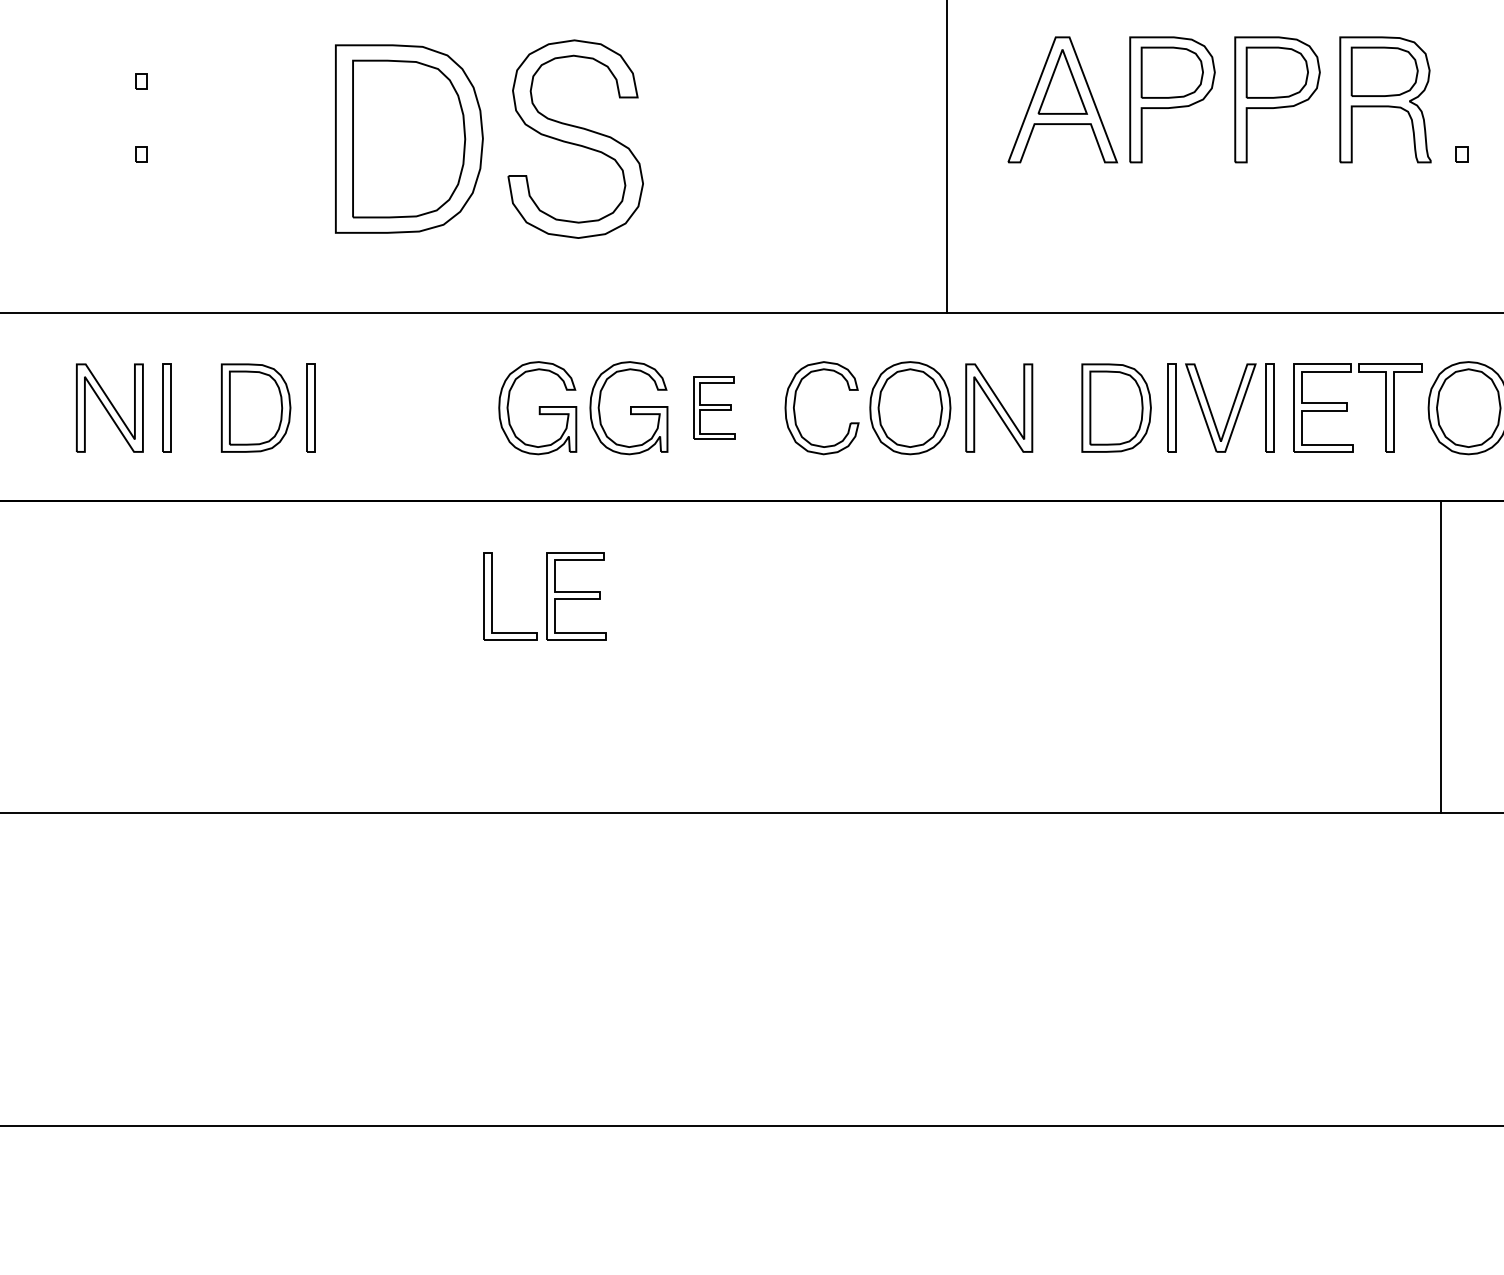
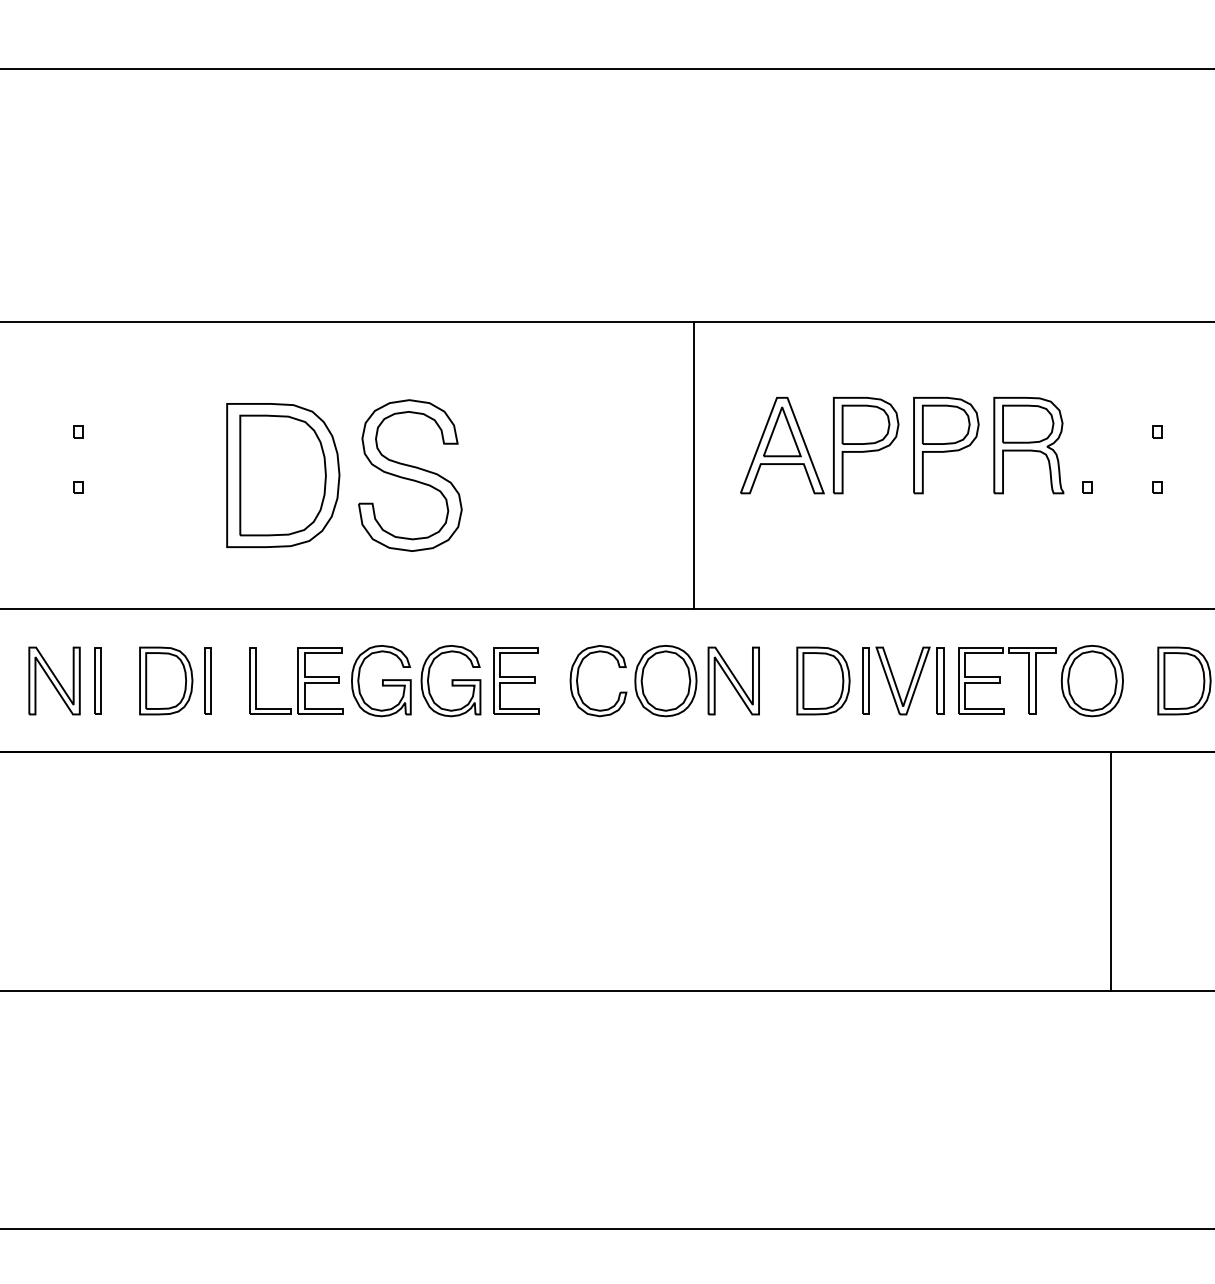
part: (714, 407) -> (516, 680), size x1.43
part: (544, 595) -> (296, 680), moved
line: (1441, 656) -> (1111, 870), moved

